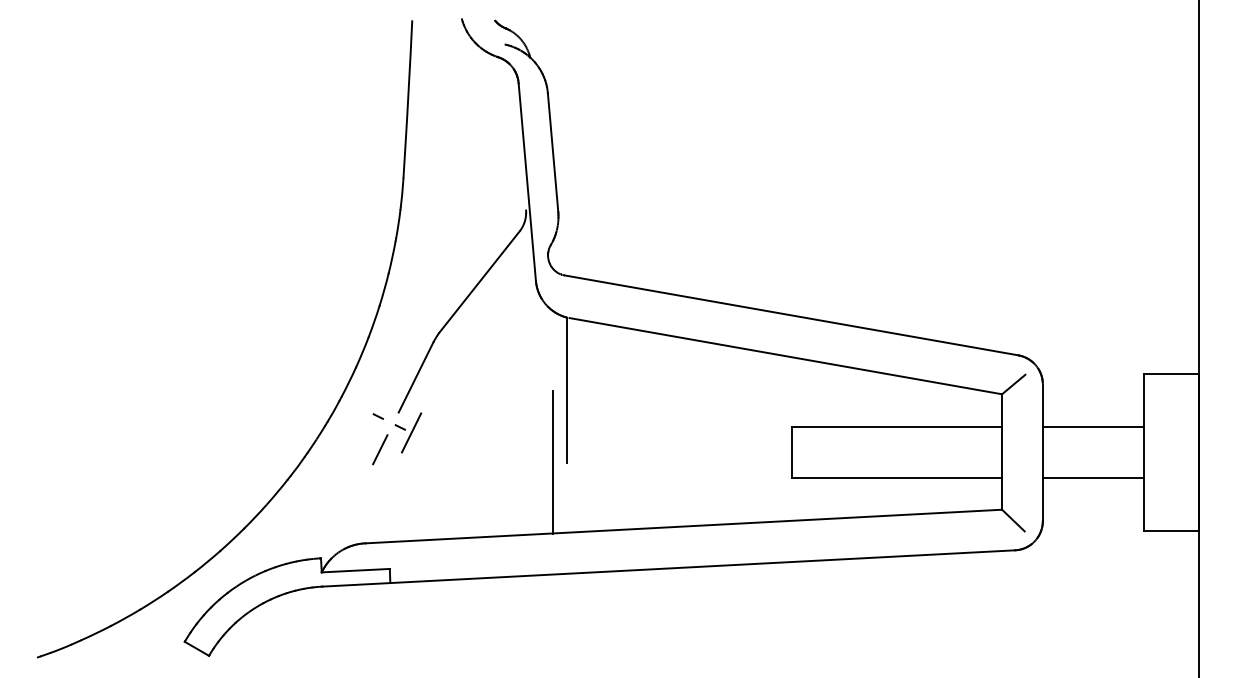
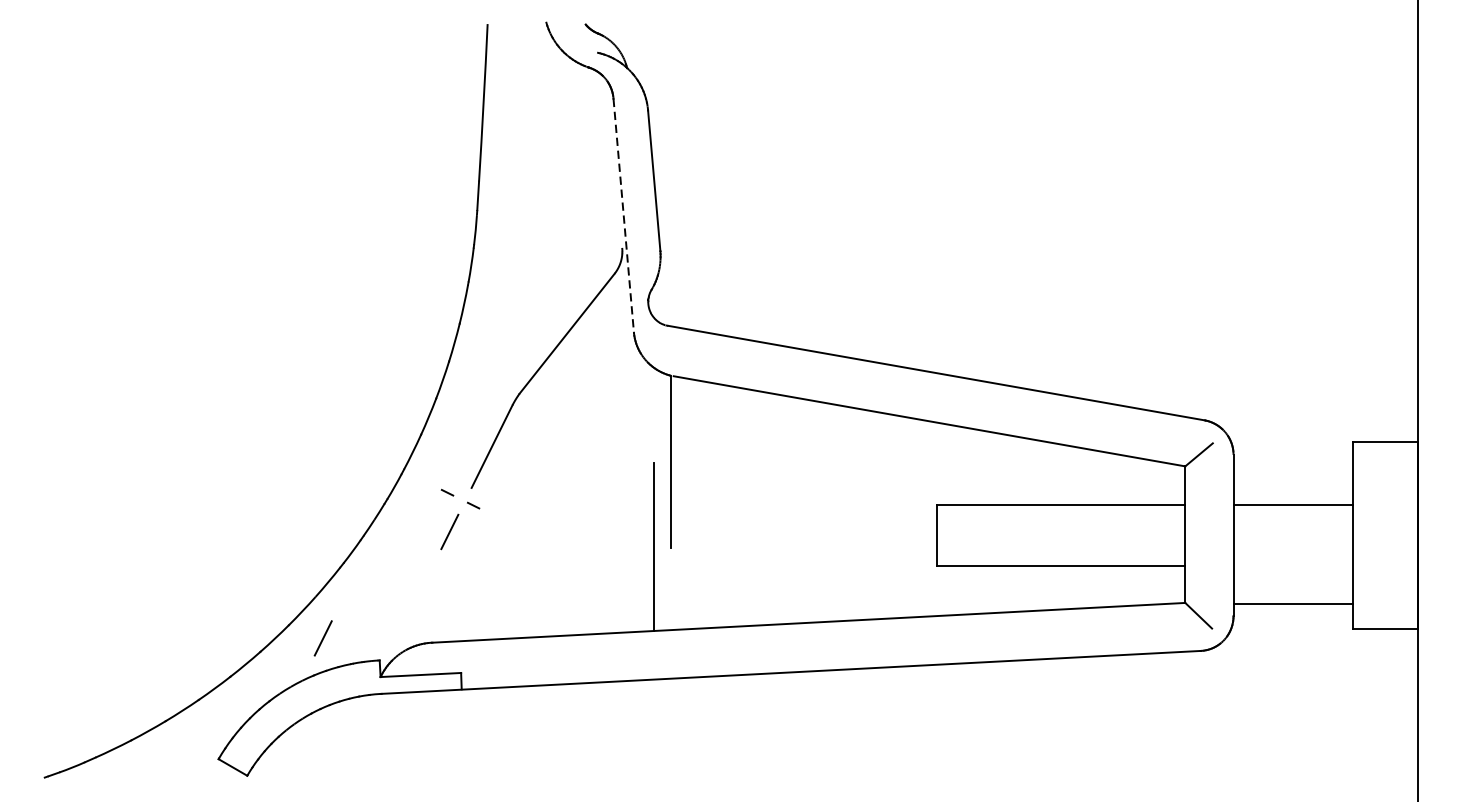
line: (527, 182) -> (623, 215), solid -> dashed
line: (411, 432) -> (486, 511), removed
line: (1092, 478) -> (1292, 603), moved
line: (273, 539) -> (323, 638), added

